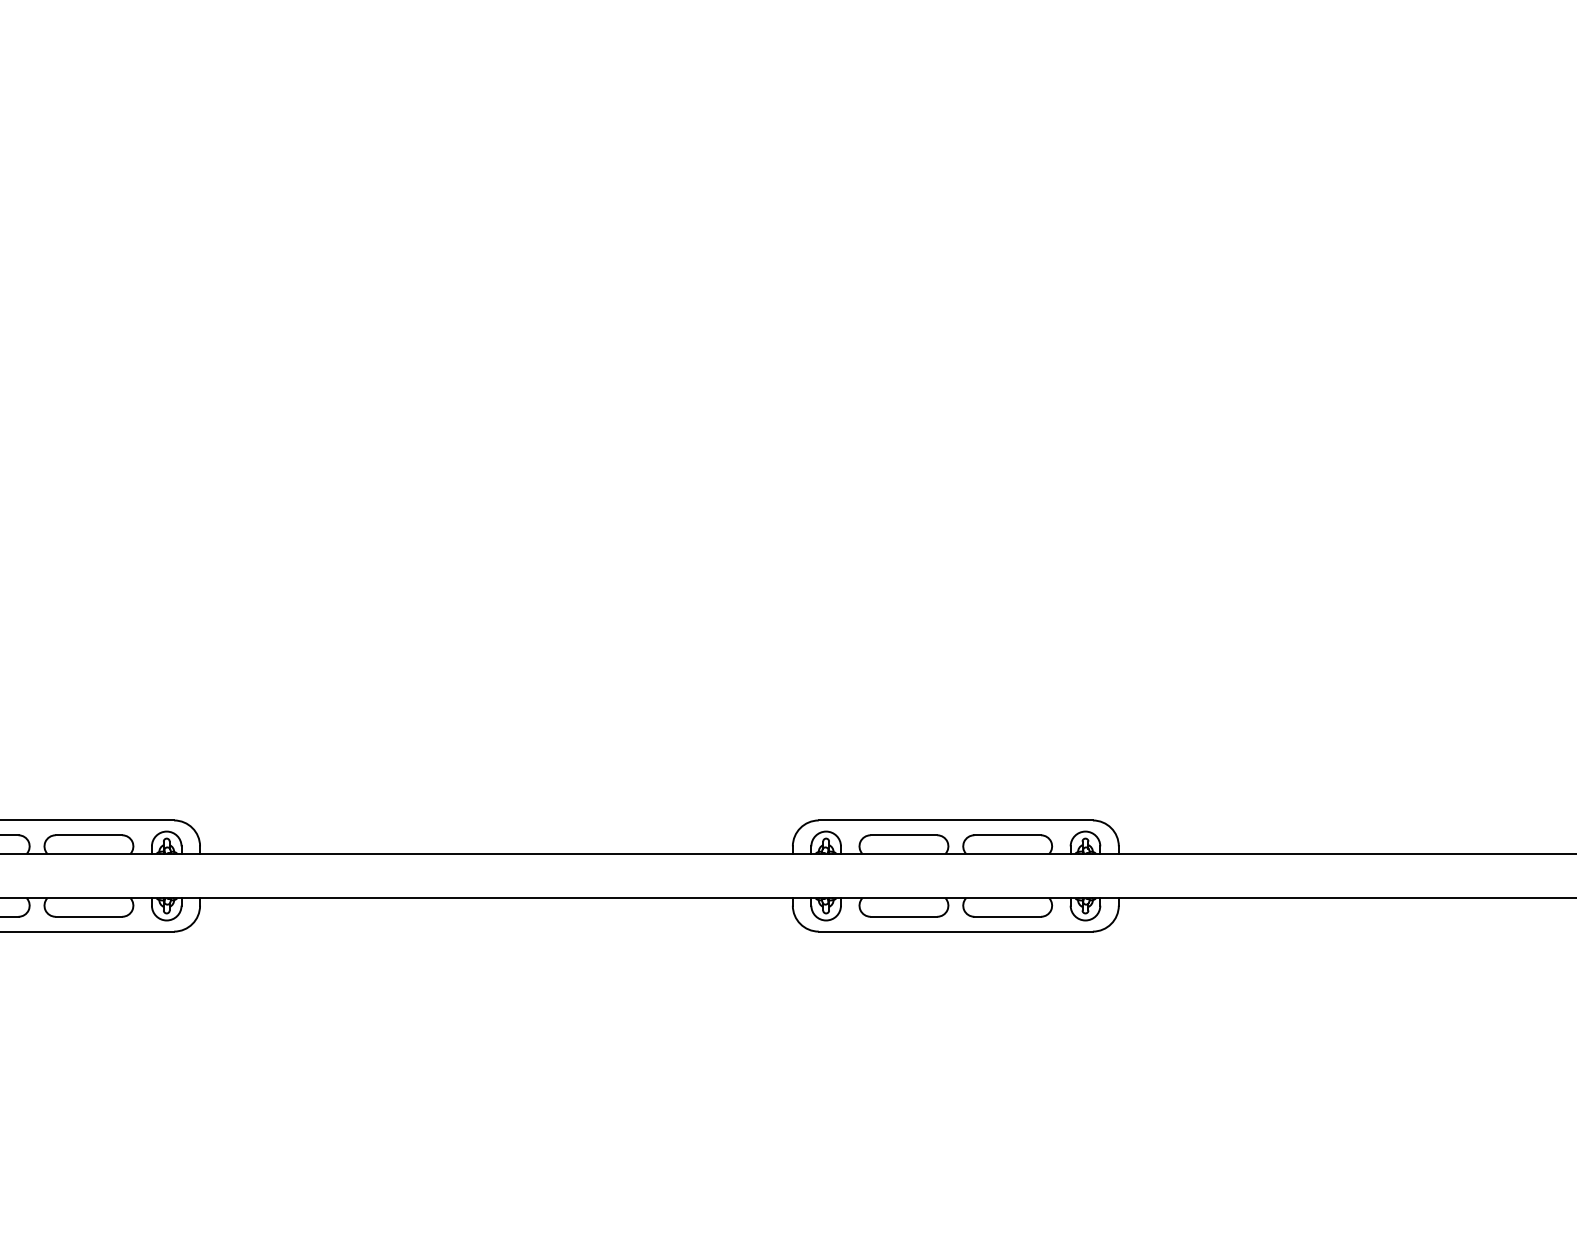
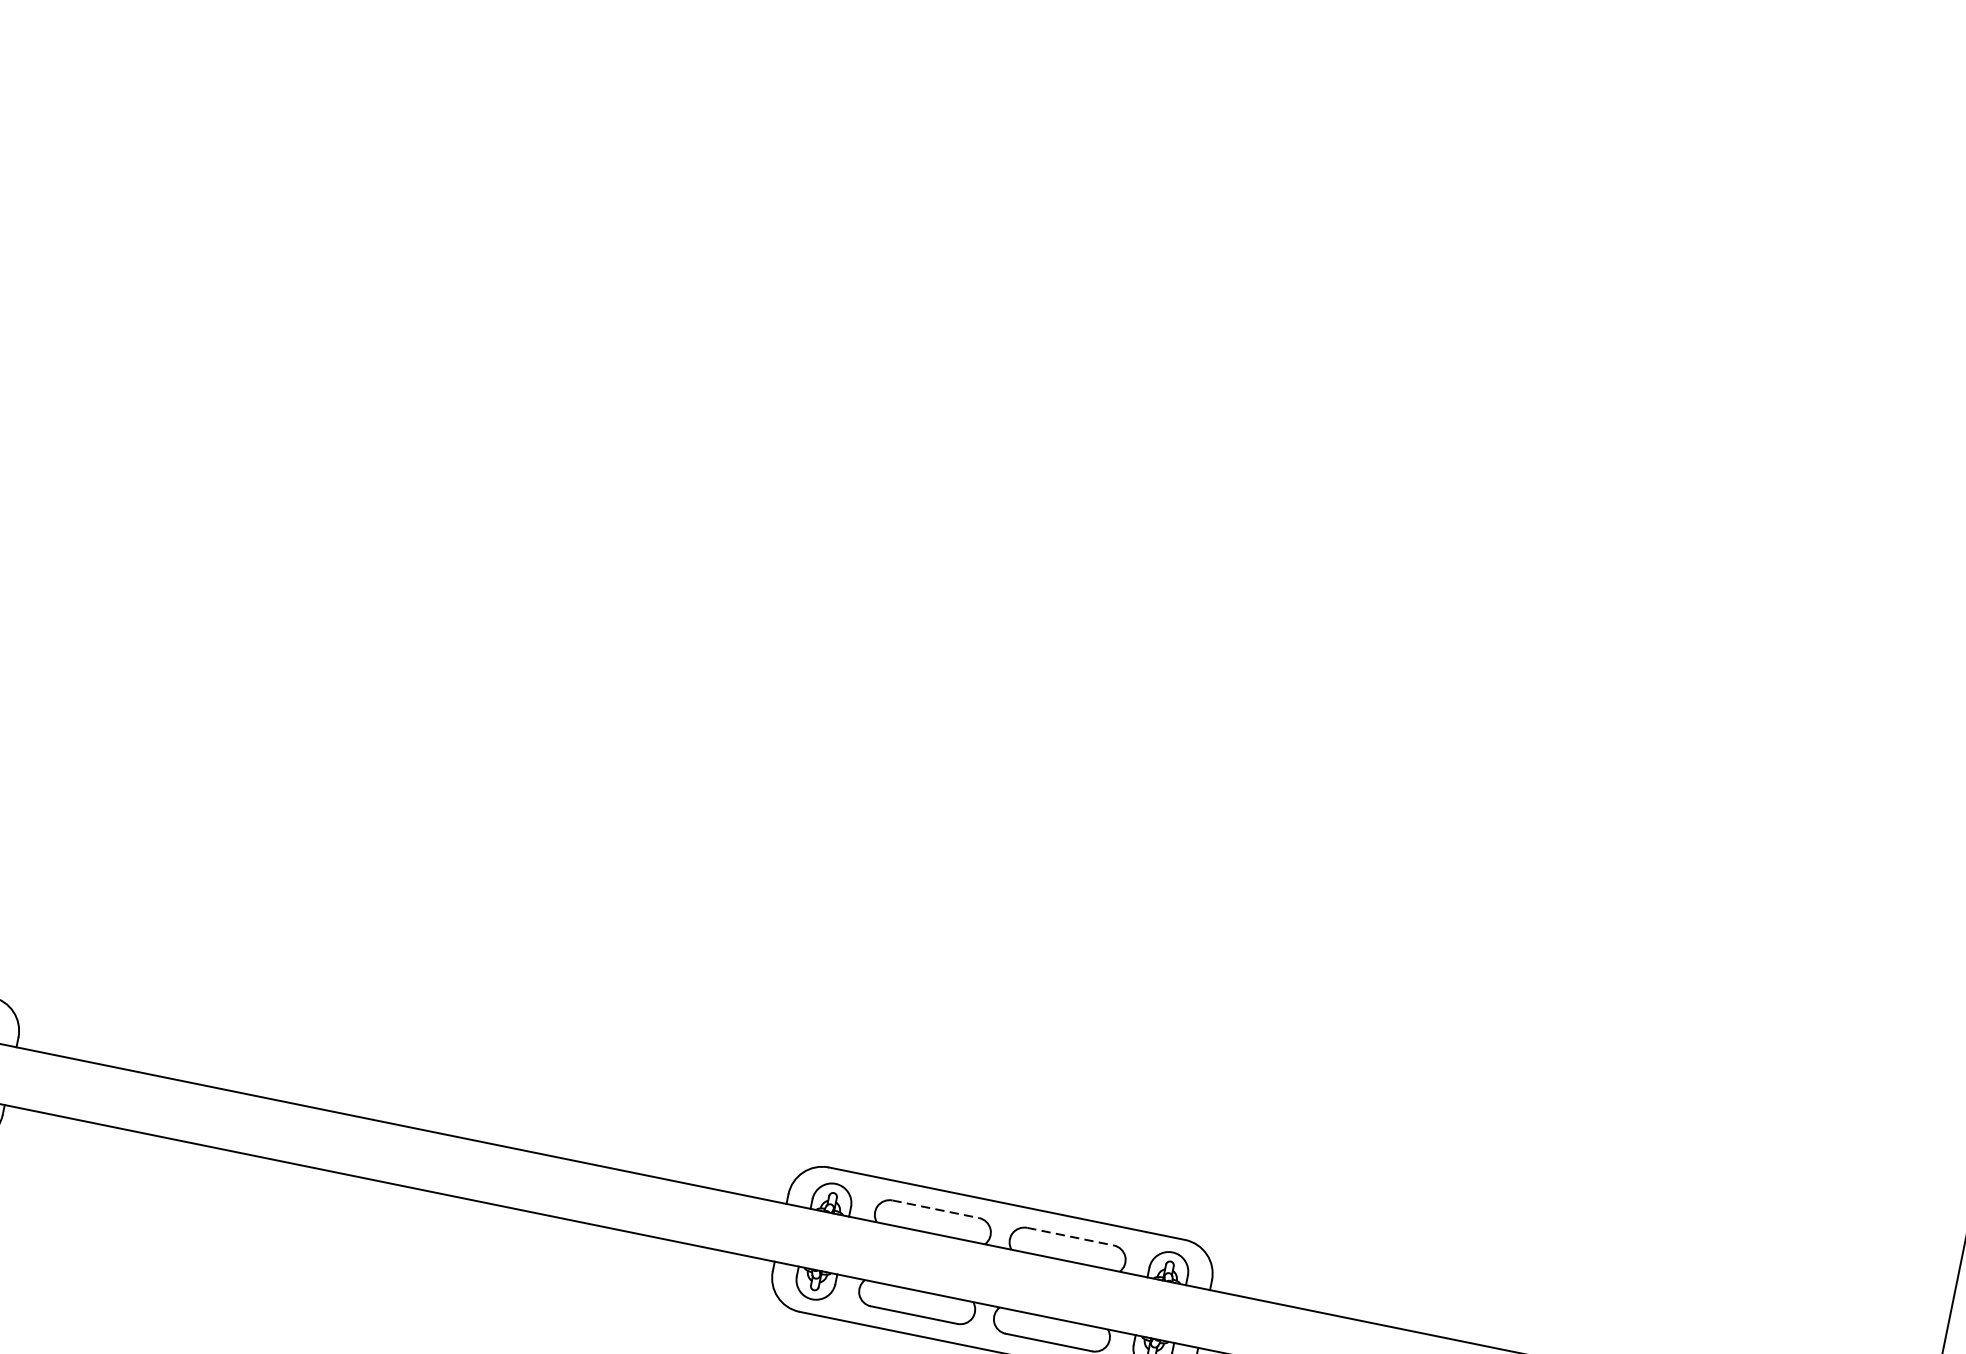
line: (904, 835) -> (936, 1209), solid -> dashed
line: (1008, 835) -> (1071, 1237), solid -> dashed

